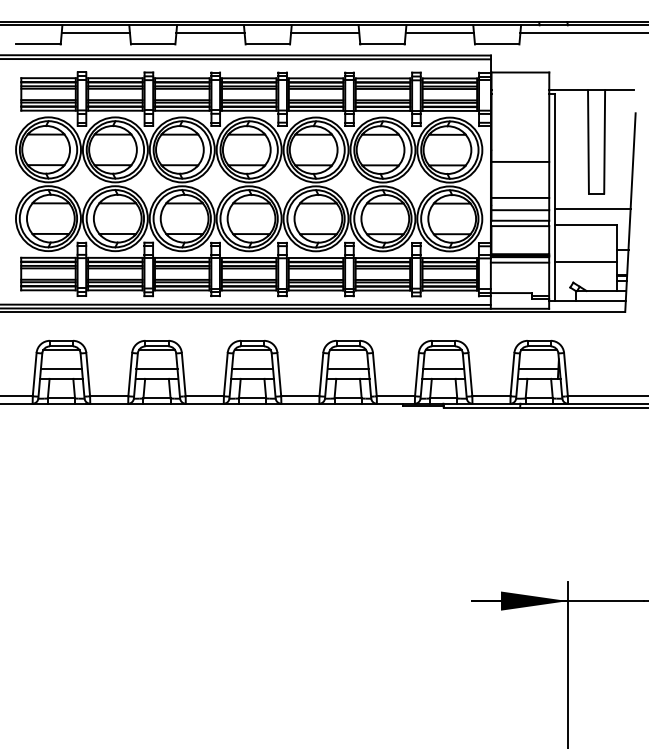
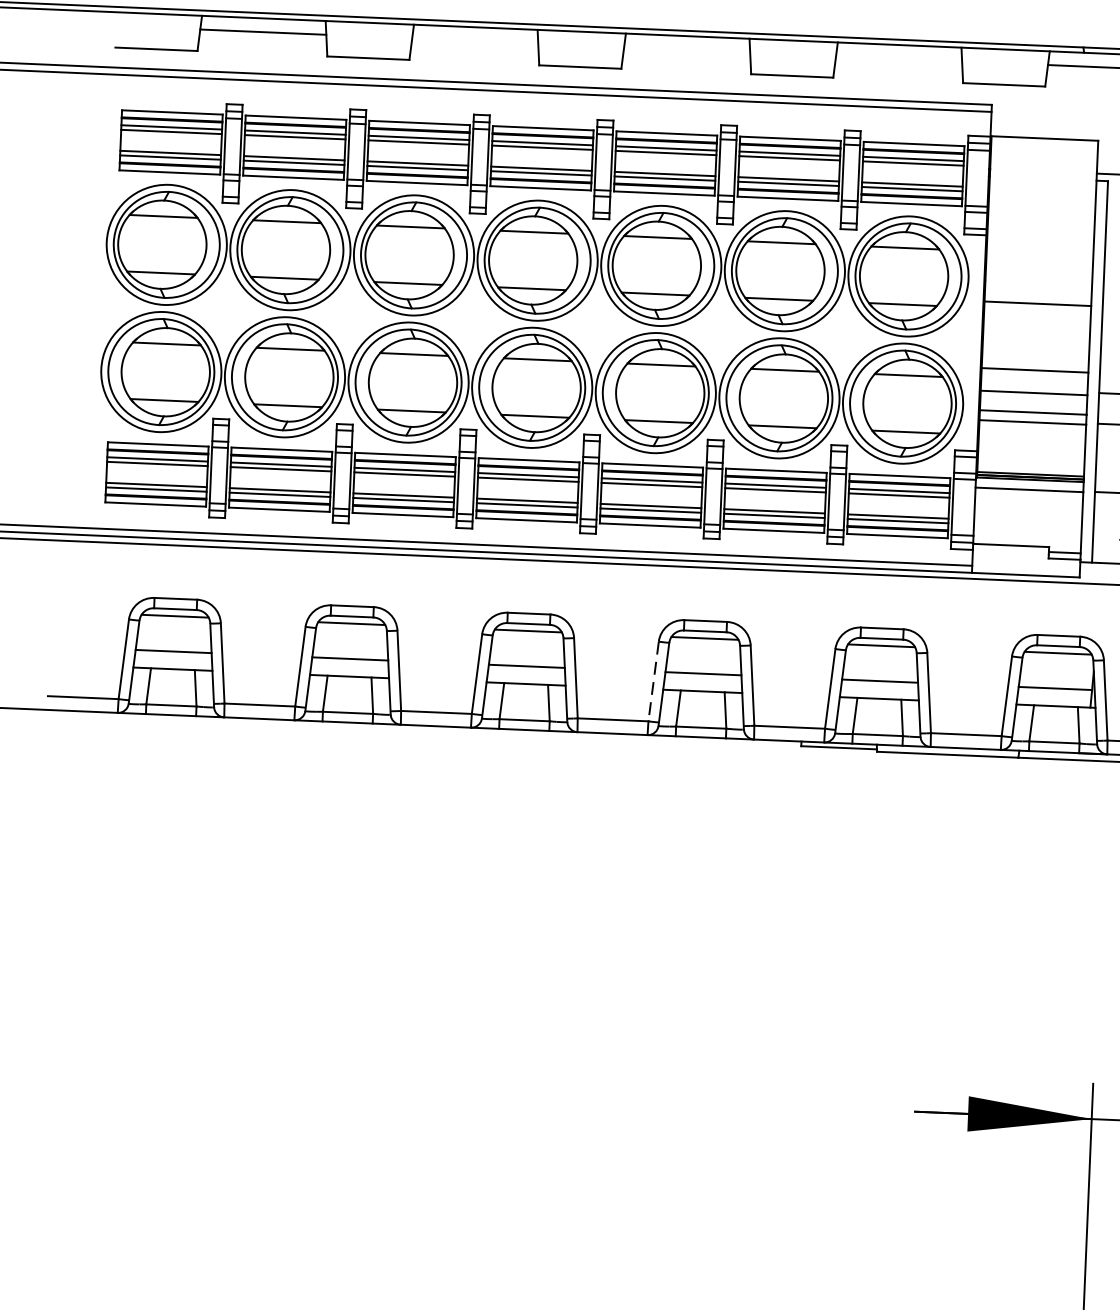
line: (210, 32) -> (475, 40), removed
line: (325, 32) -> (687, 49), removed
line: (439, 32) -> (898, 58), removed
line: (321, 374) -> (653, 681), solid -> dashed

